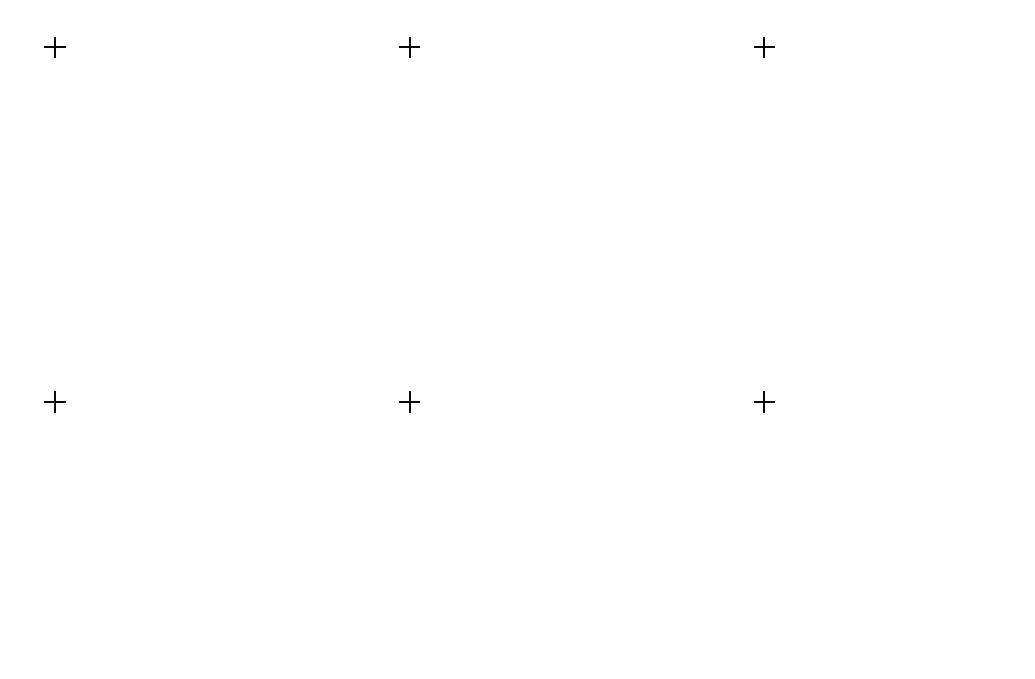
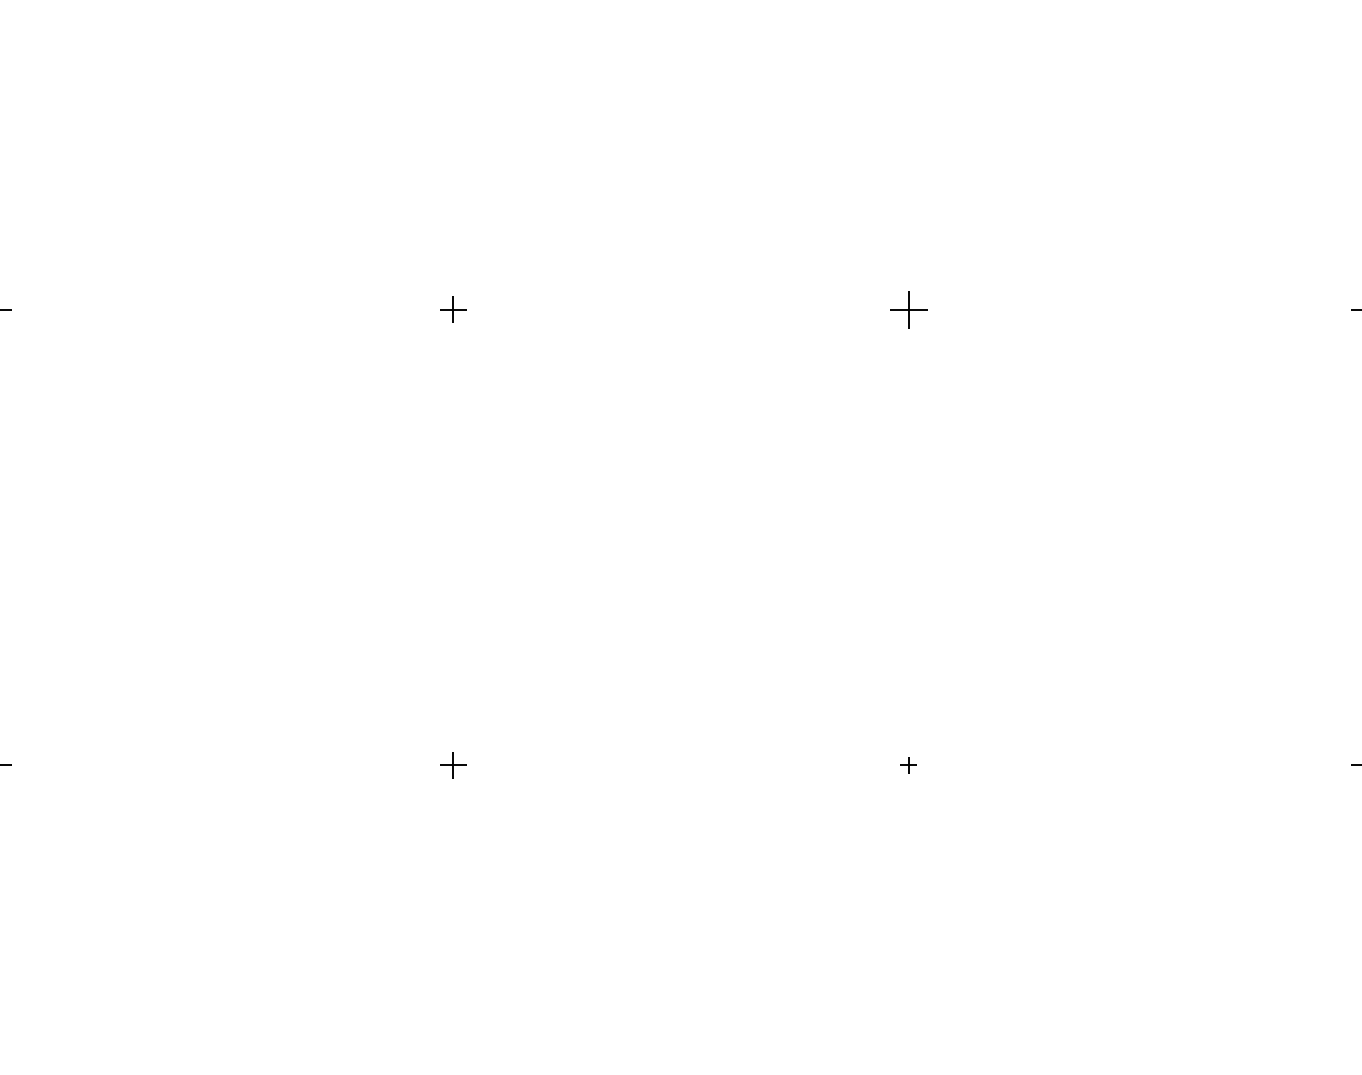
part: (764, 47) -> (908, 309), size x1.4
part: (764, 402) -> (908, 765), size x0.6

